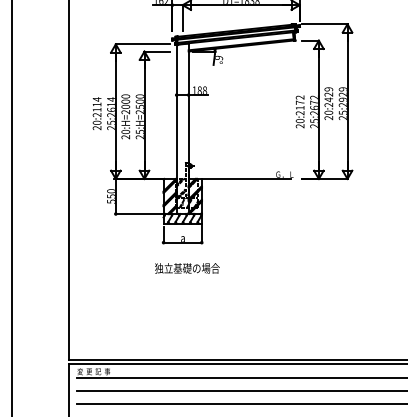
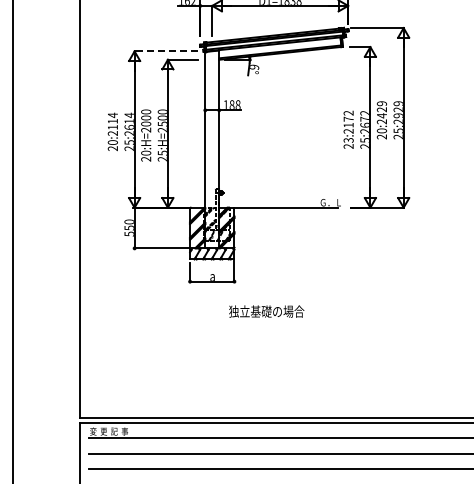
line: (143, 44) -> (166, 51), solid -> dashed
text: (300, 121) -> (348, 140), 20:2172 -> 23:2172
text: (187, 268) -> (266, 311), moved

